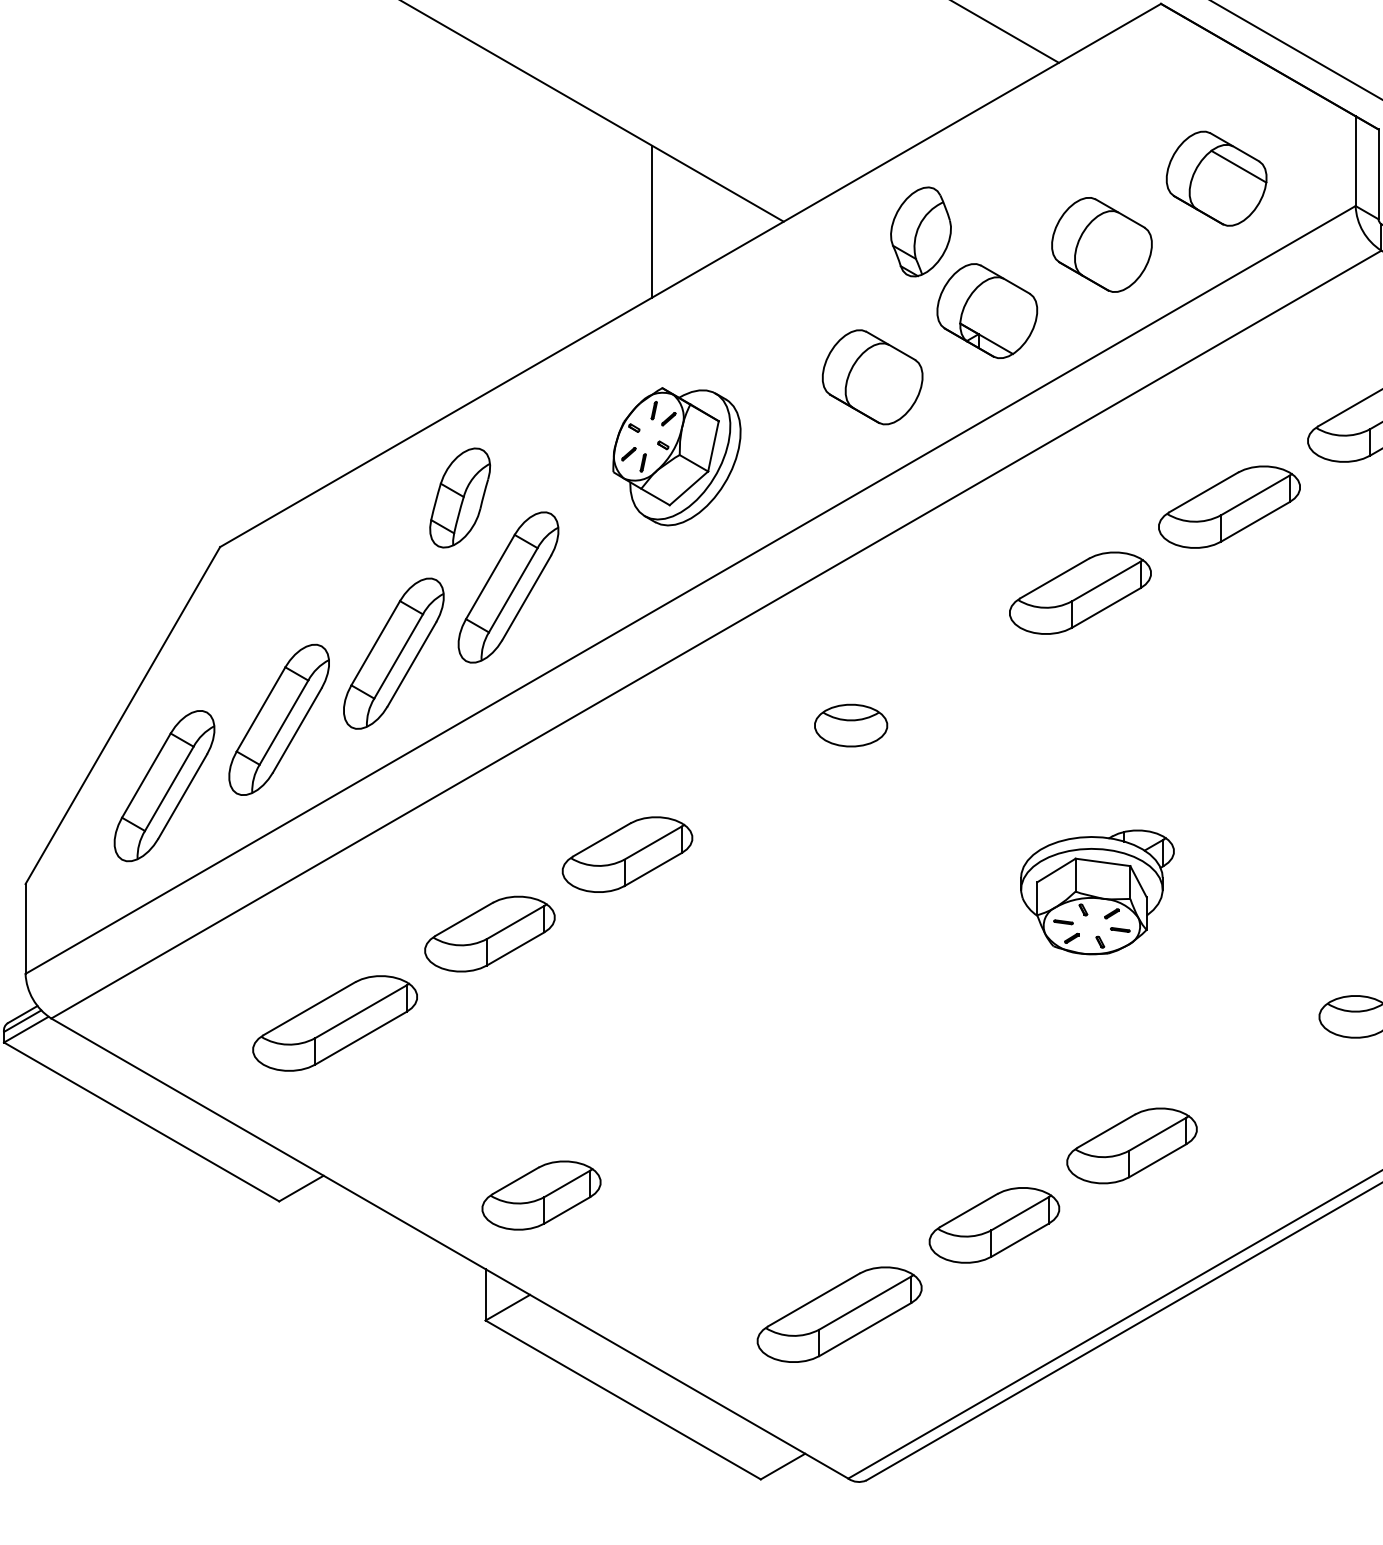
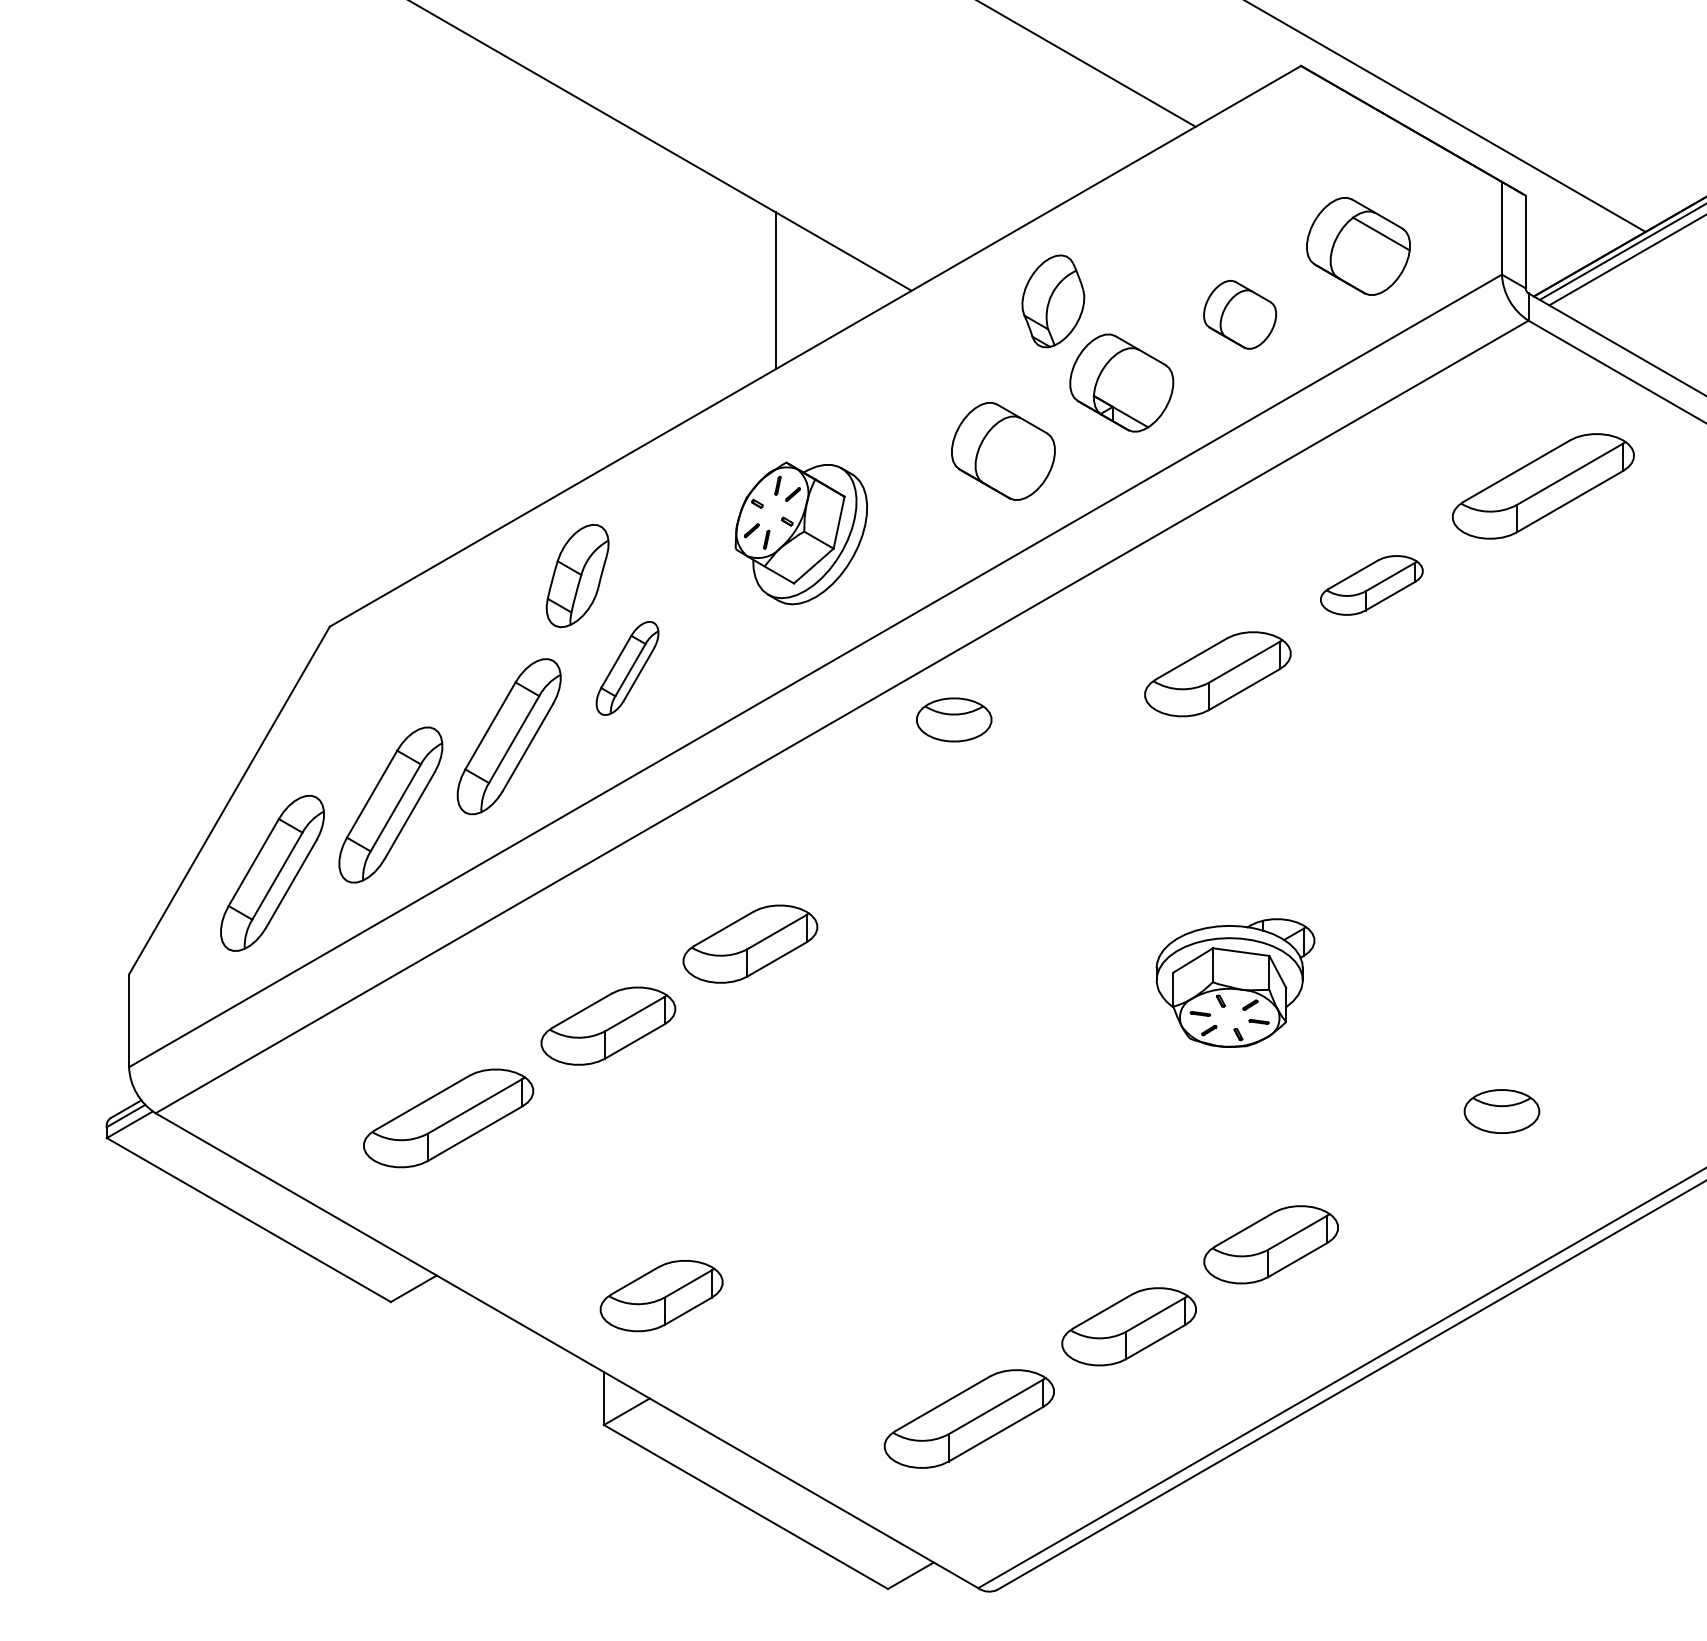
part: (1101, 244) -> (1239, 314), size x0.7
part: (1229, 507) -> (1371, 585), size x0.7
part: (508, 587) -> (627, 668), size x0.6
part: (851, 725) -> (954, 719), moved

